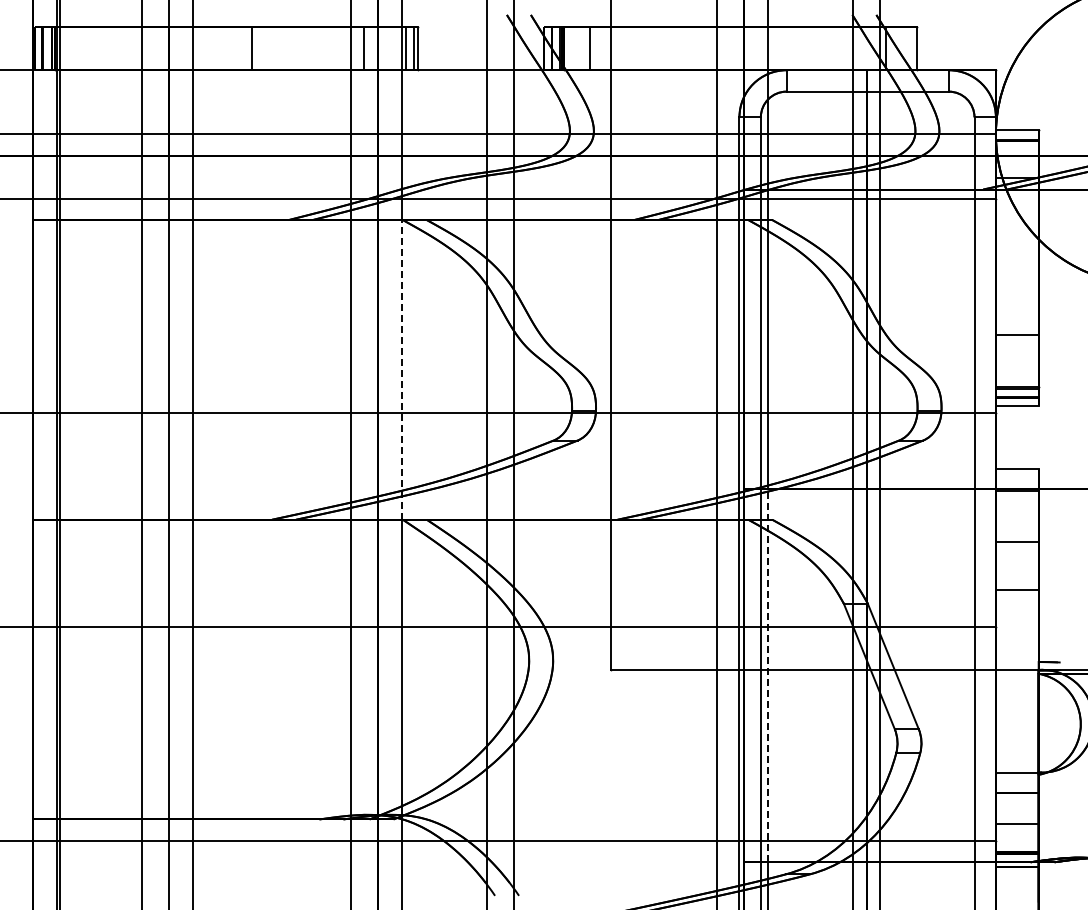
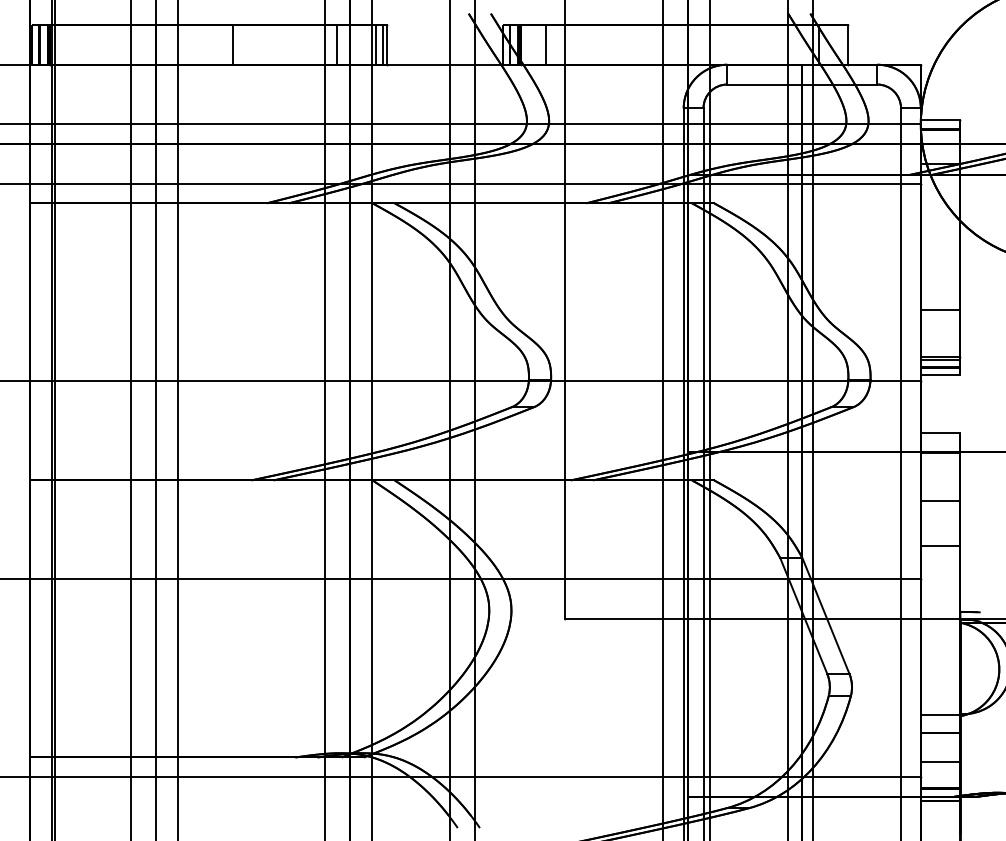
line: (402, 369) -> (372, 341), dashed -> solid
line: (767, 675) -> (709, 624), dashed -> solid

